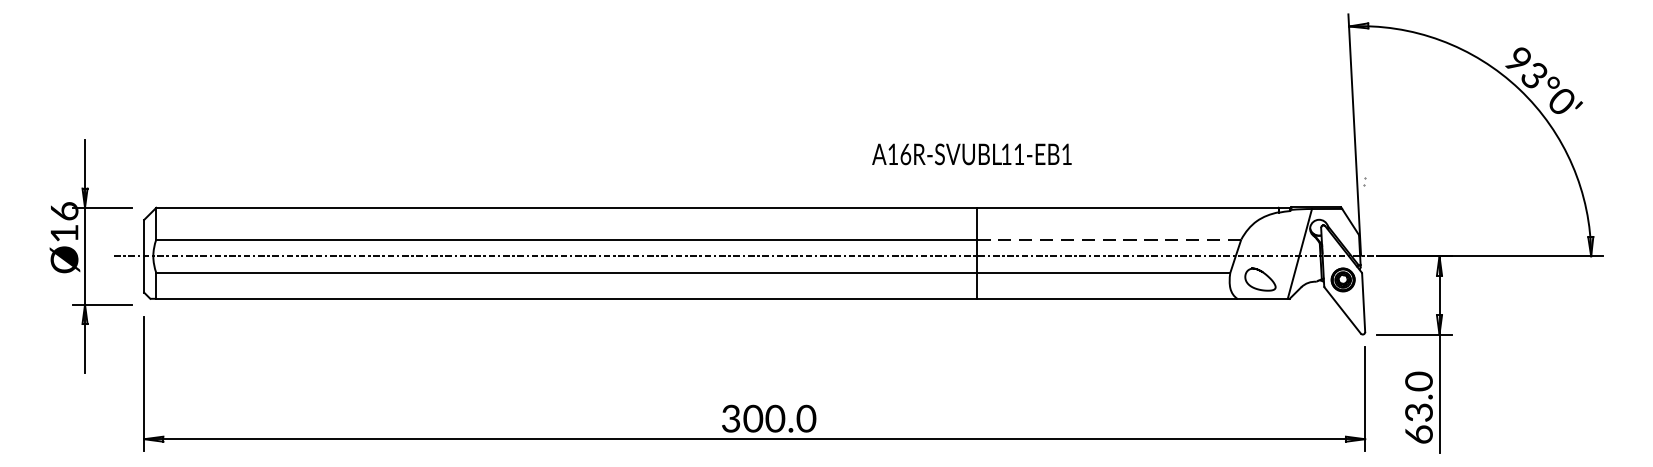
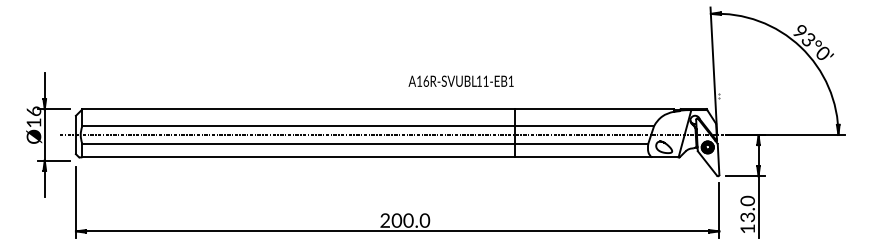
text: (970, 152) -> (460, 80), moved
line: (1109, 240) -> (584, 126), dashed -> solid
text: (729, 422) -> (384, 222), 300.0 -> 200.0
text: (1418, 433) -> (747, 228), 63.0 -> 13.0

